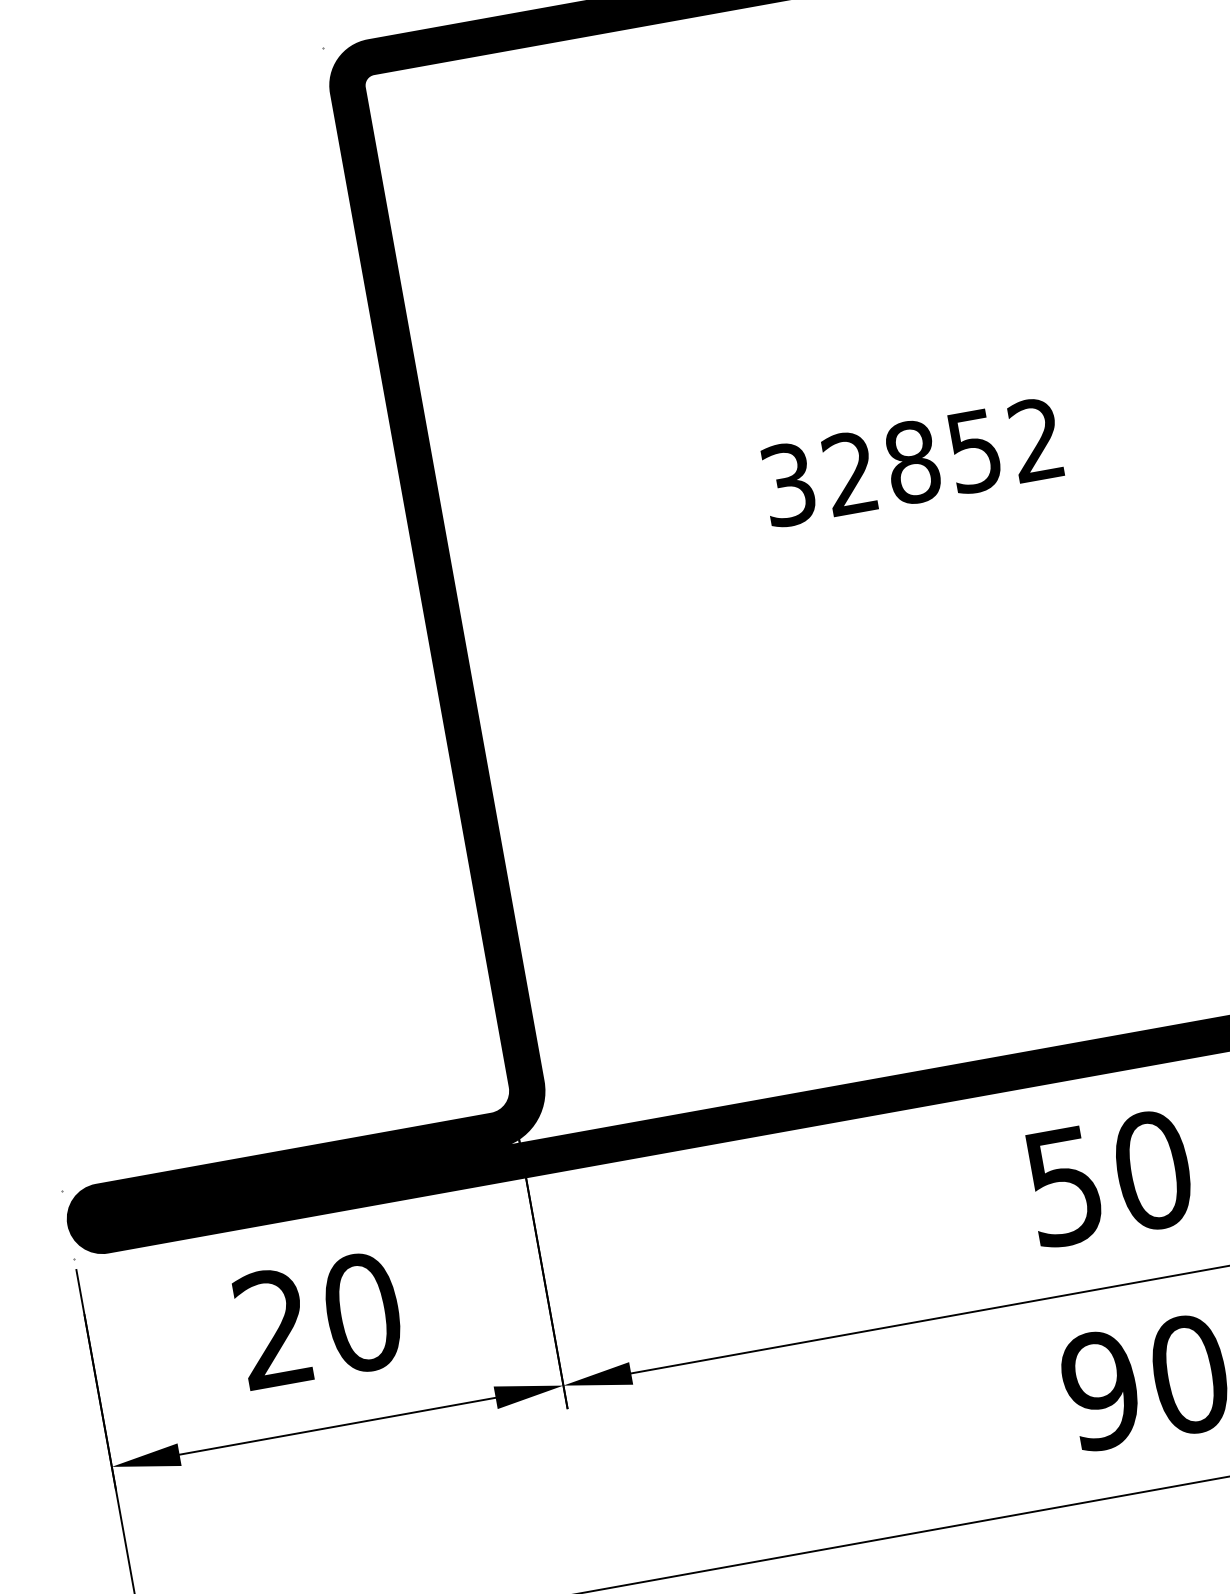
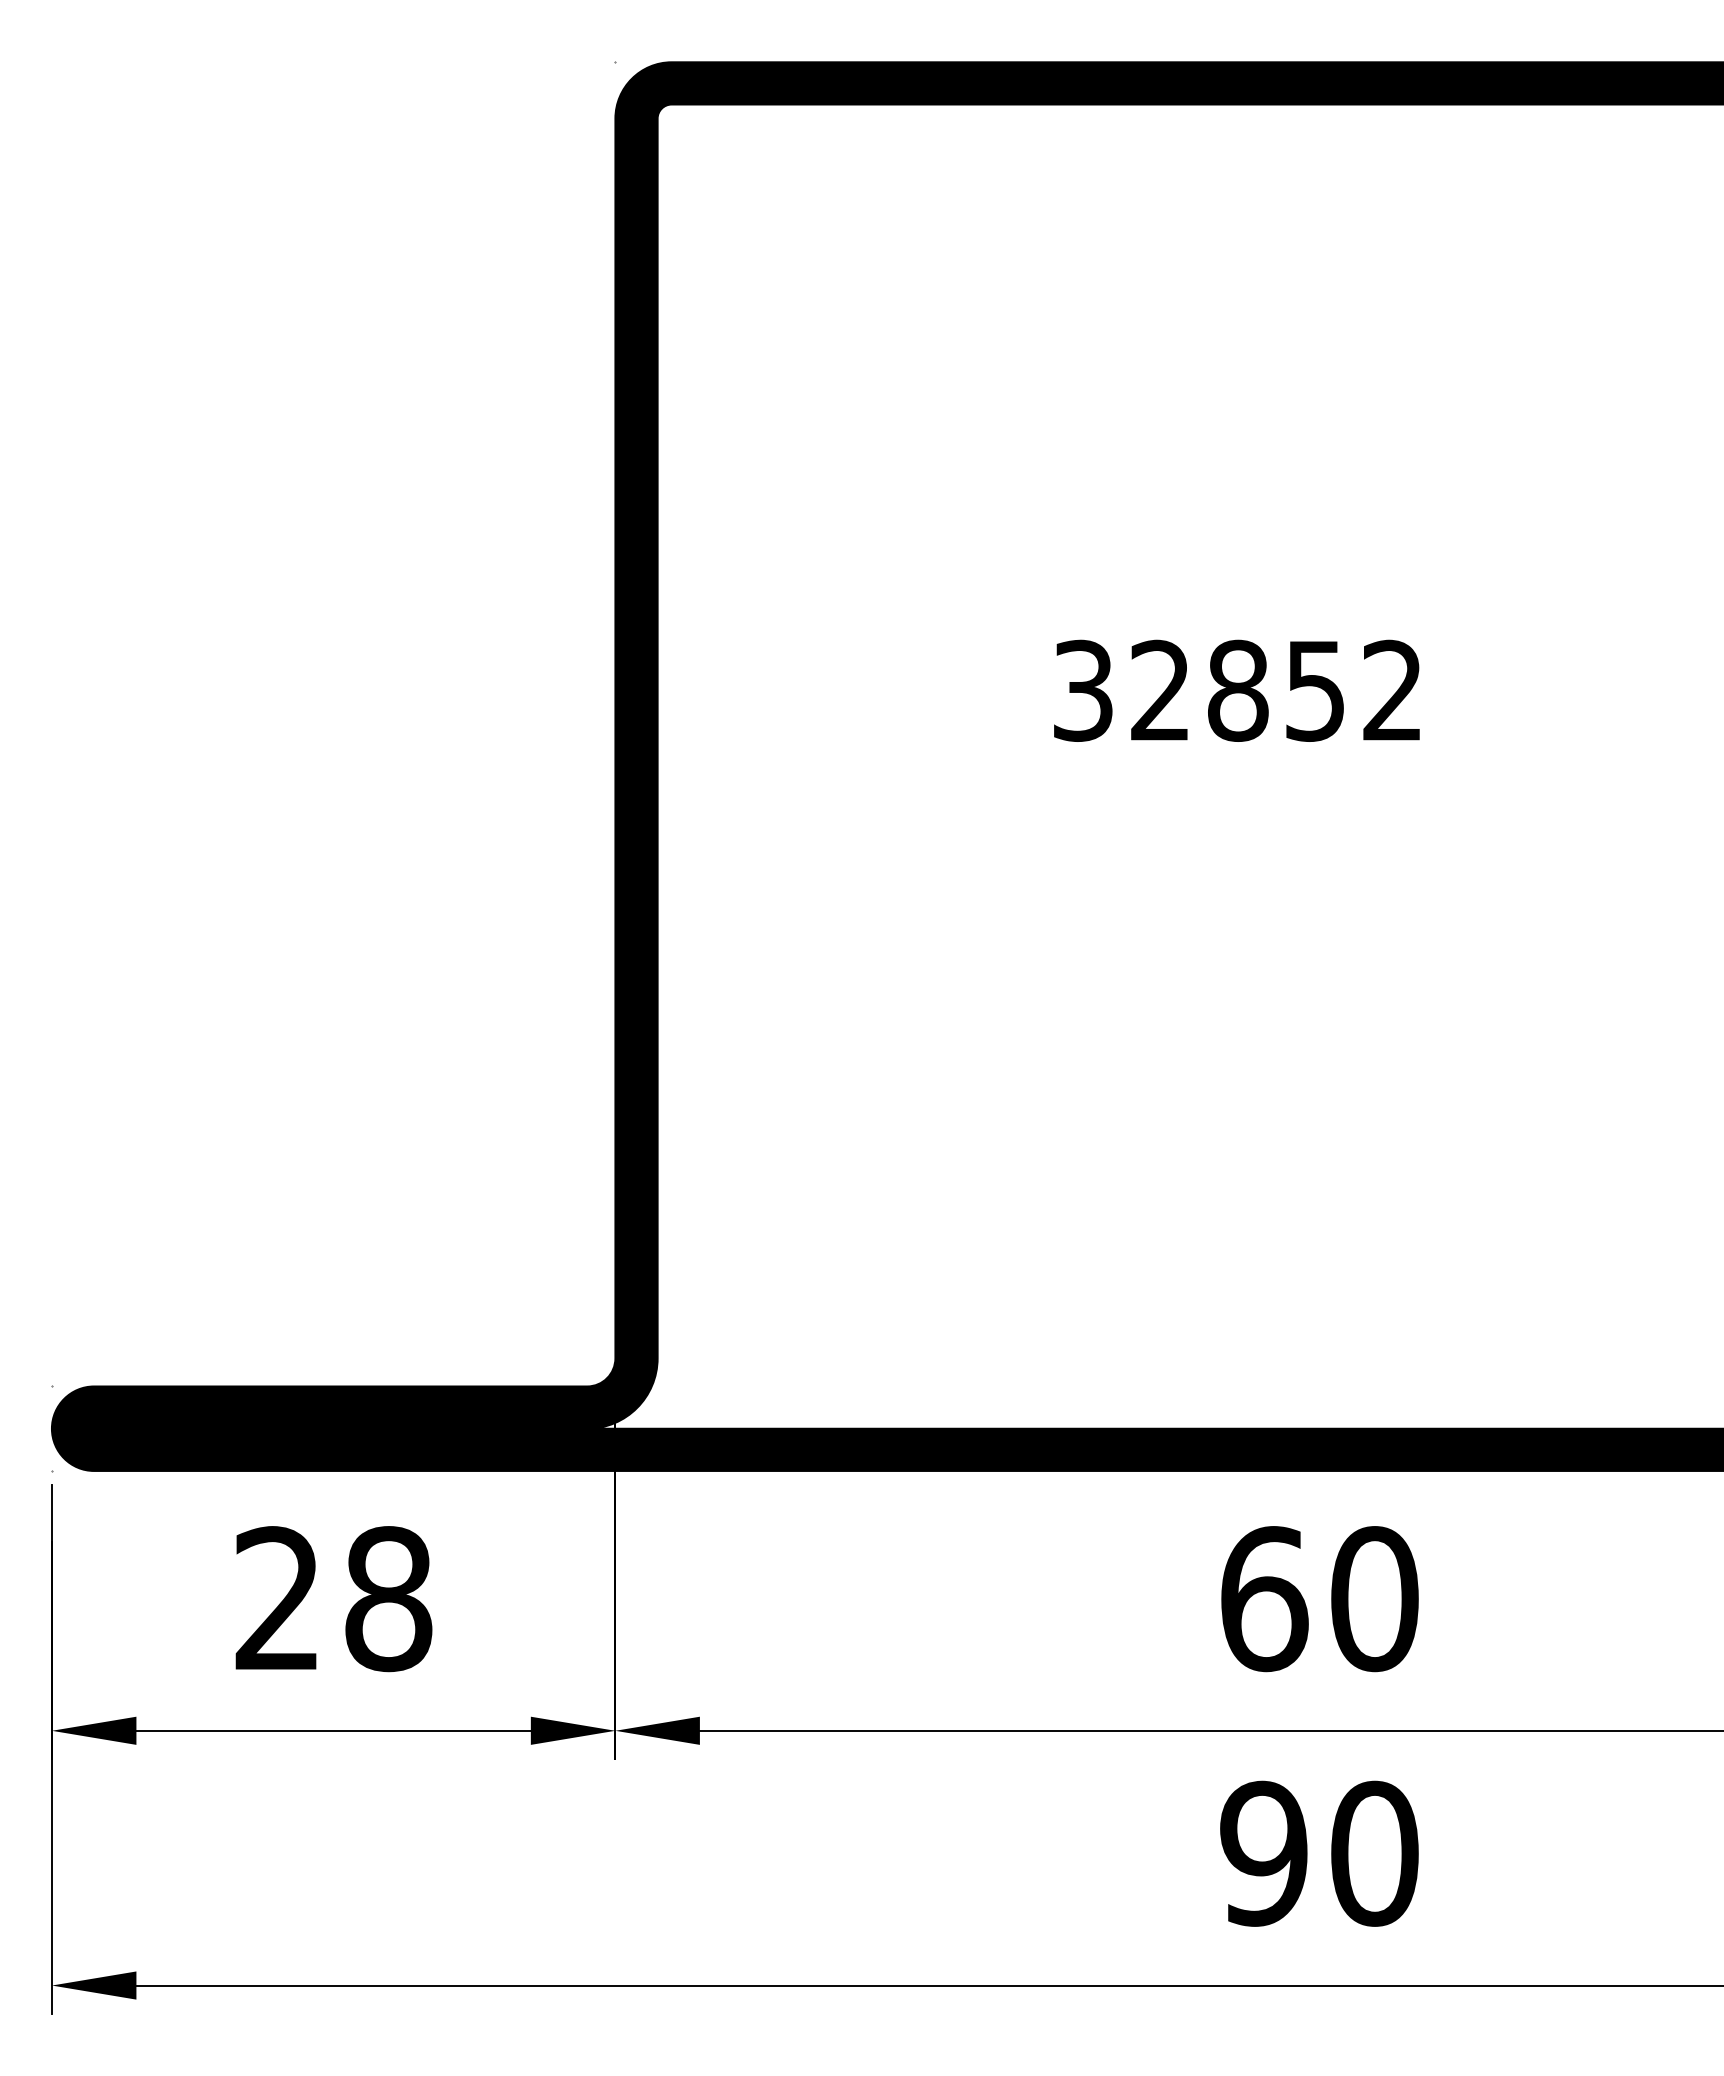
text: (1064, 1186) -> (1264, 1599), 50 -> 60
text: (362, 1312) -> (388, 1598), 20 -> 28

